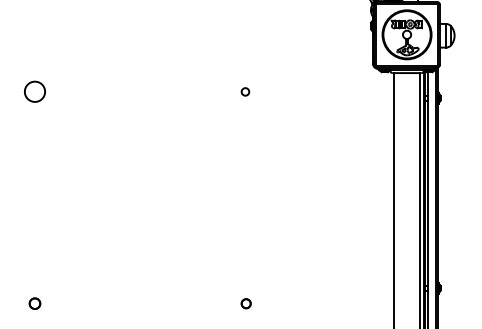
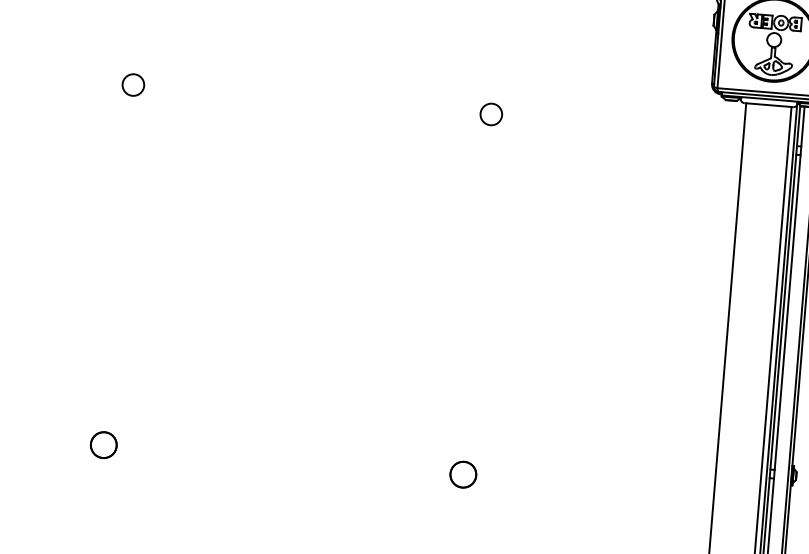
circle: (34, 91) -> (132, 84), size x0.62
circle: (245, 91) -> (491, 113), size x1.67
circle: (34, 303) -> (102, 444), size x1.43
circle: (245, 303) -> (461, 474), size x1.67

